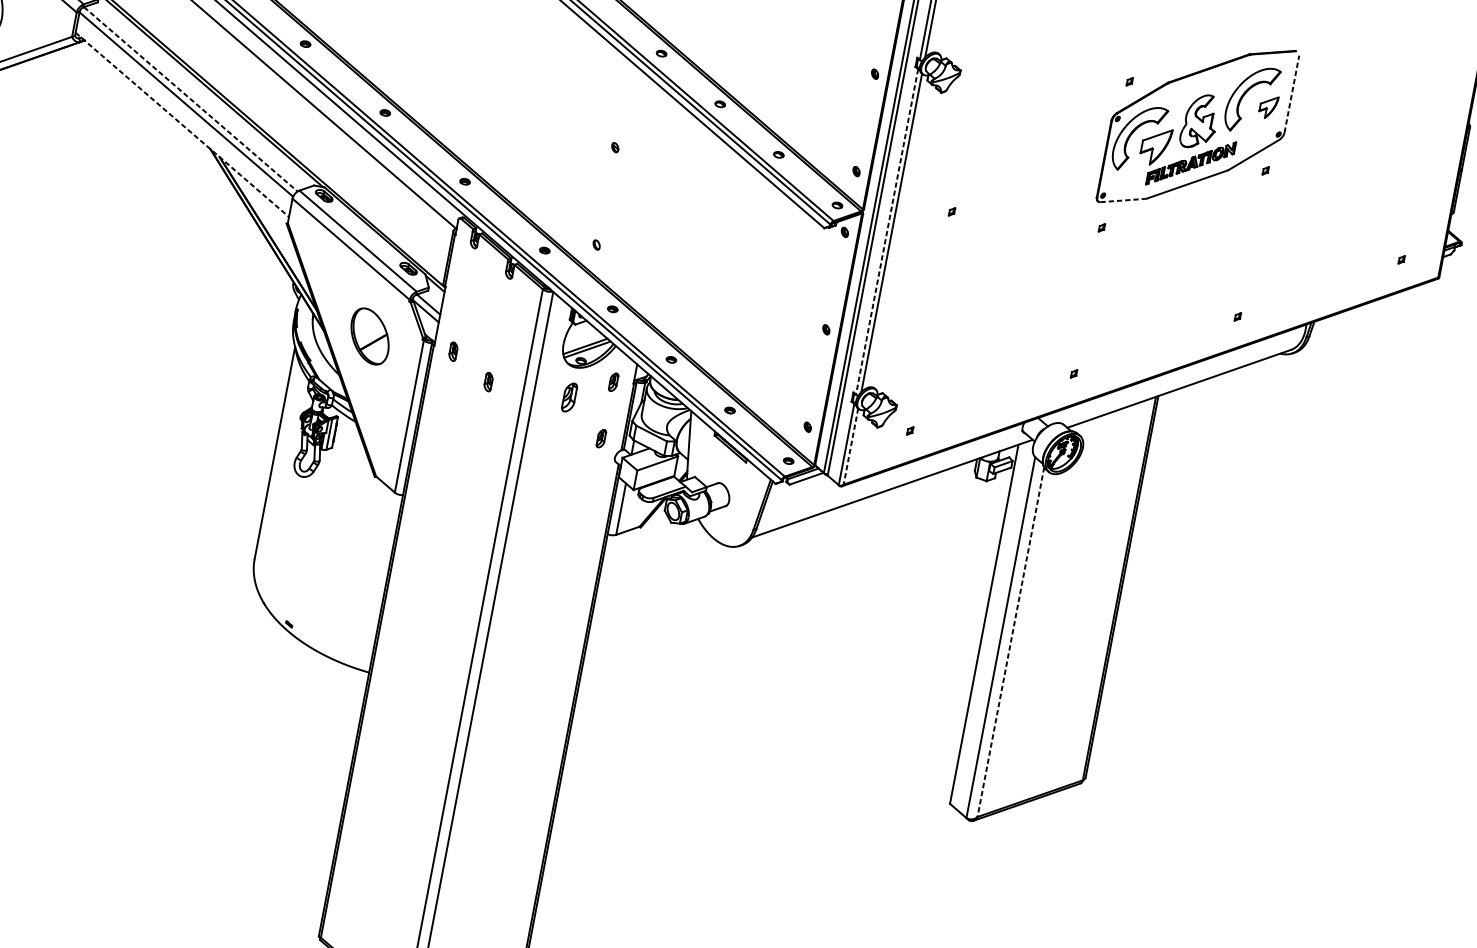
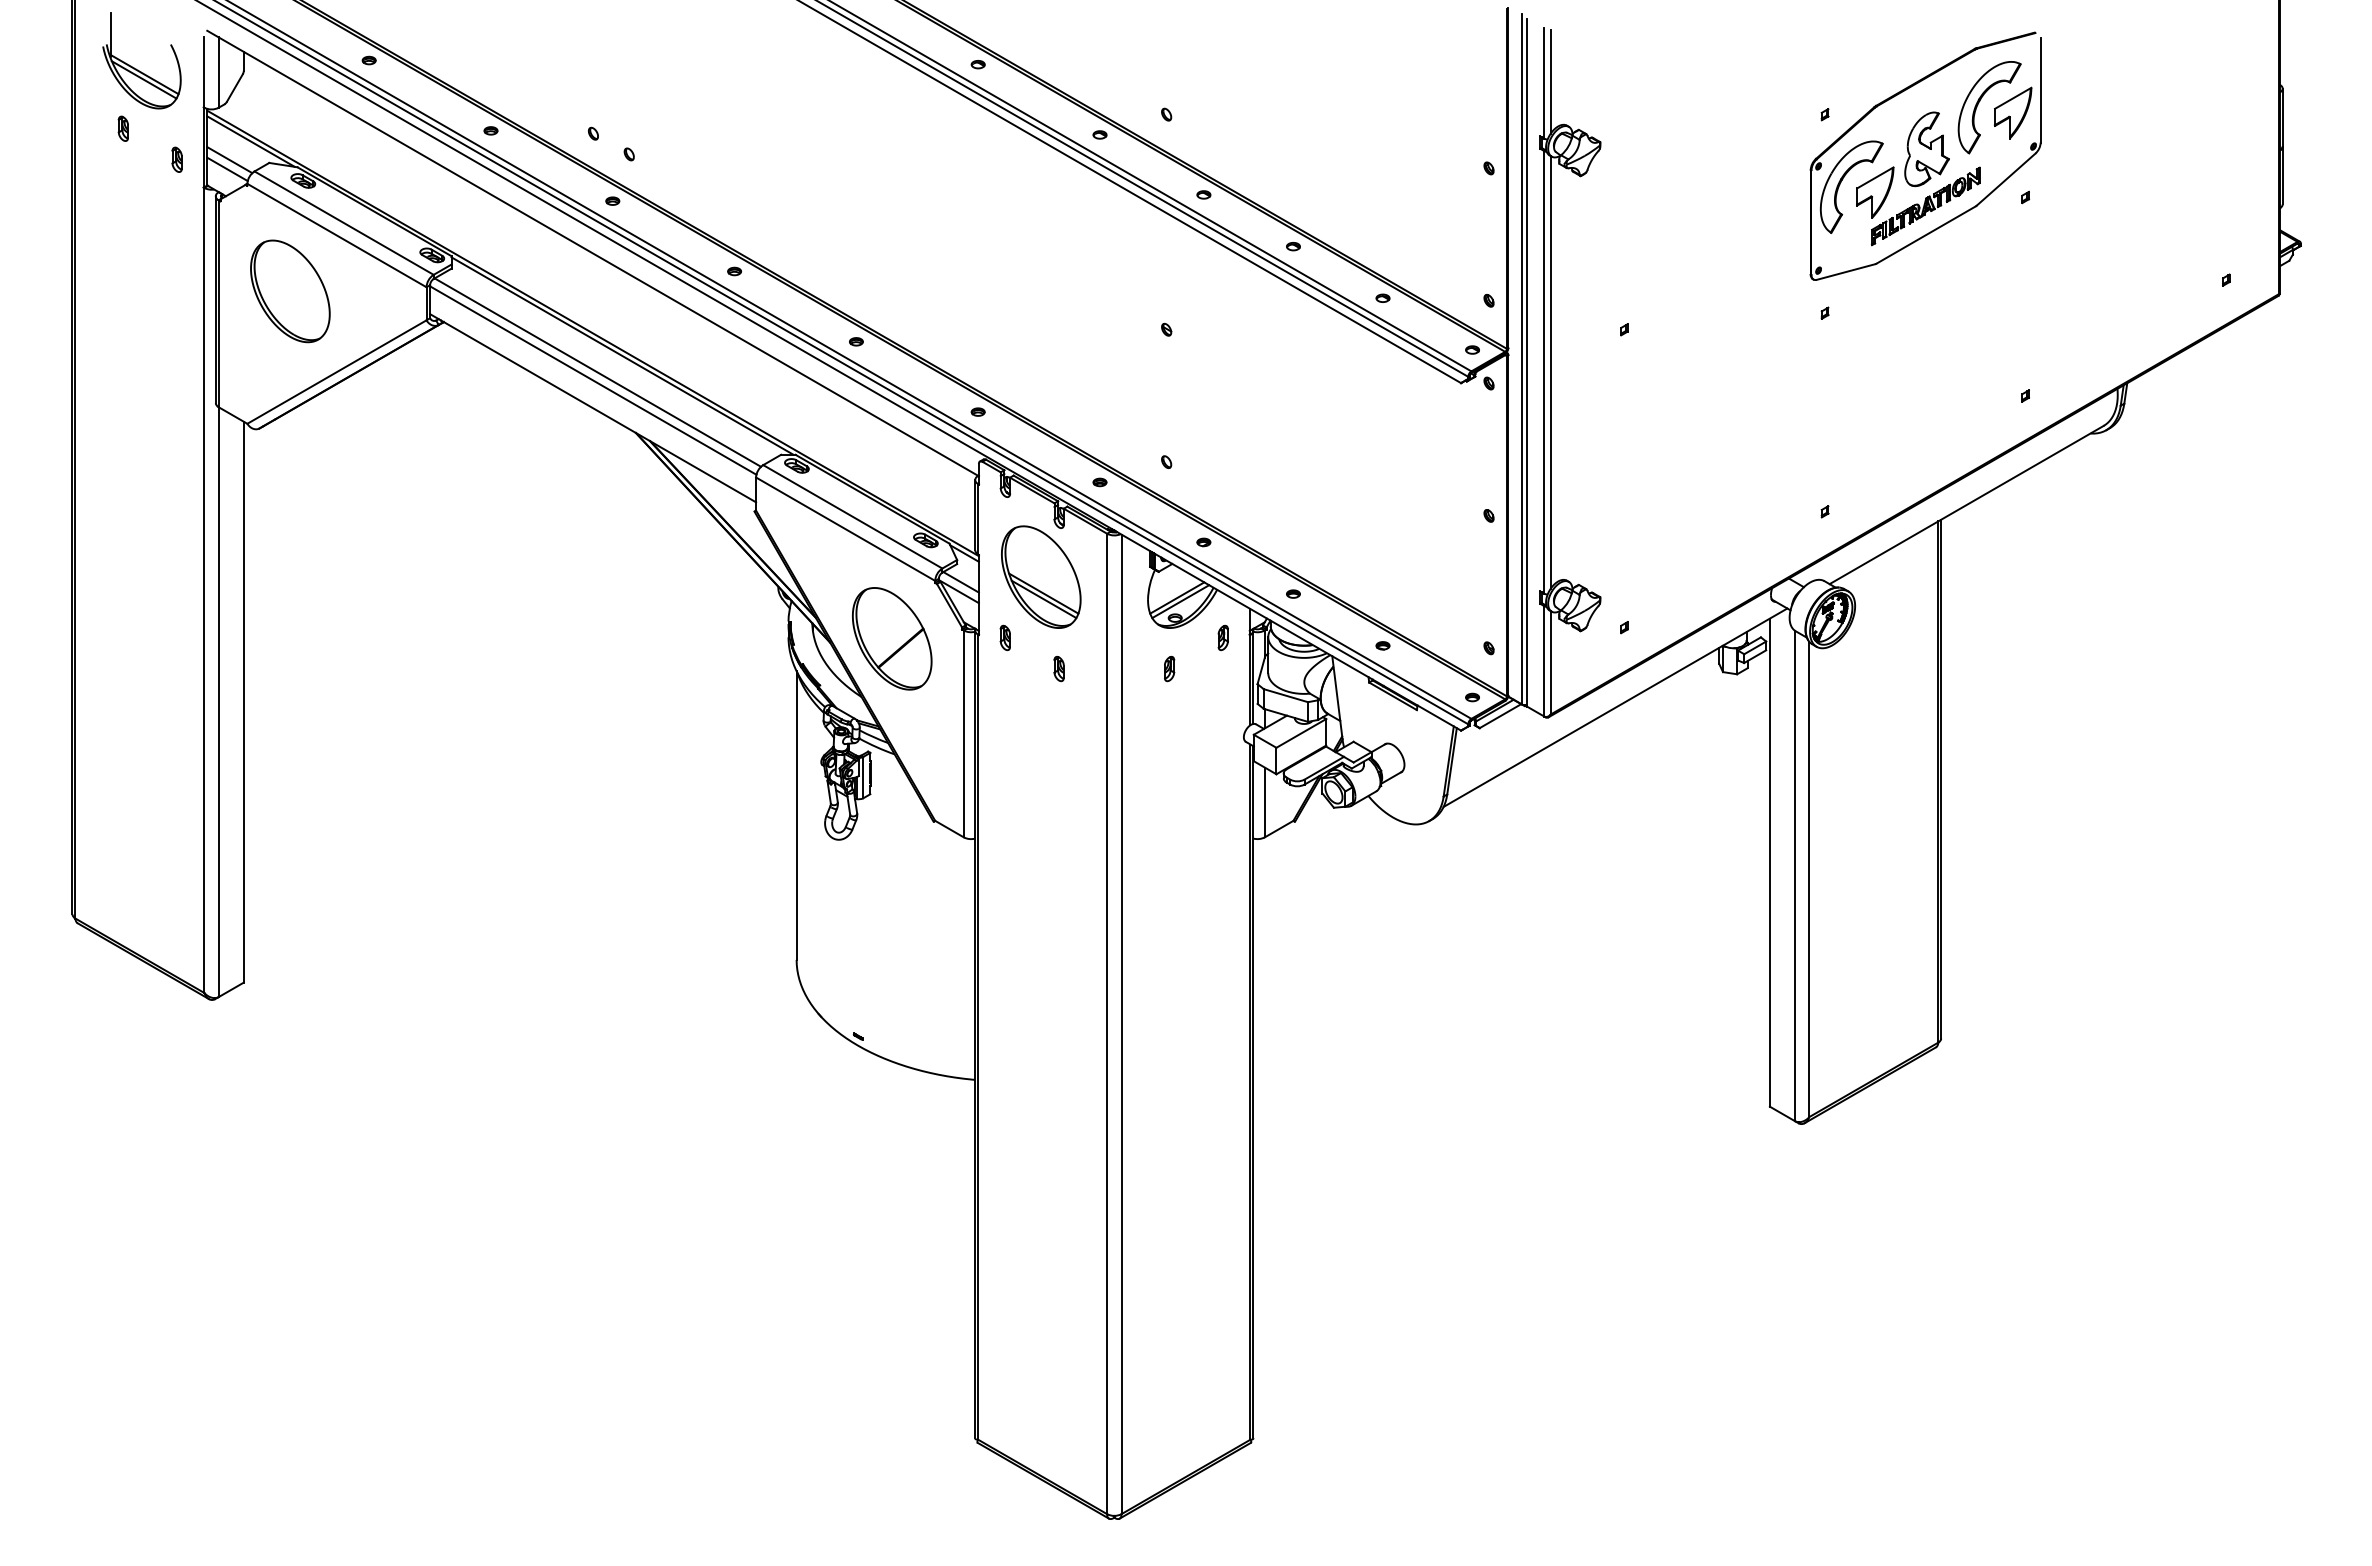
line: (1291, 93) -> (2040, 89), dashed -> solid
line: (191, 99) -> (598, 372), dashed -> solid
part: (1268, 106) -> (2013, 112), size x1.67
line: (182, 125) -> (593, 408), dashed -> solid
line: (1123, 200) -> (1846, 271), dashed -> solid
line: (887, 232) -> (1544, 372), dashed -> solid
part: (488, 311) -> (1041, 576), added
part: (370, 336) -> (892, 638), size x1.43
part: (569, 397) -> (1169, 668), size x0.62
part: (600, 438) -> (1220, 714), removed
line: (850, 446) -> (1550, 662), dashed -> solid
line: (1011, 642) -> (1809, 879), dashed -> solid

